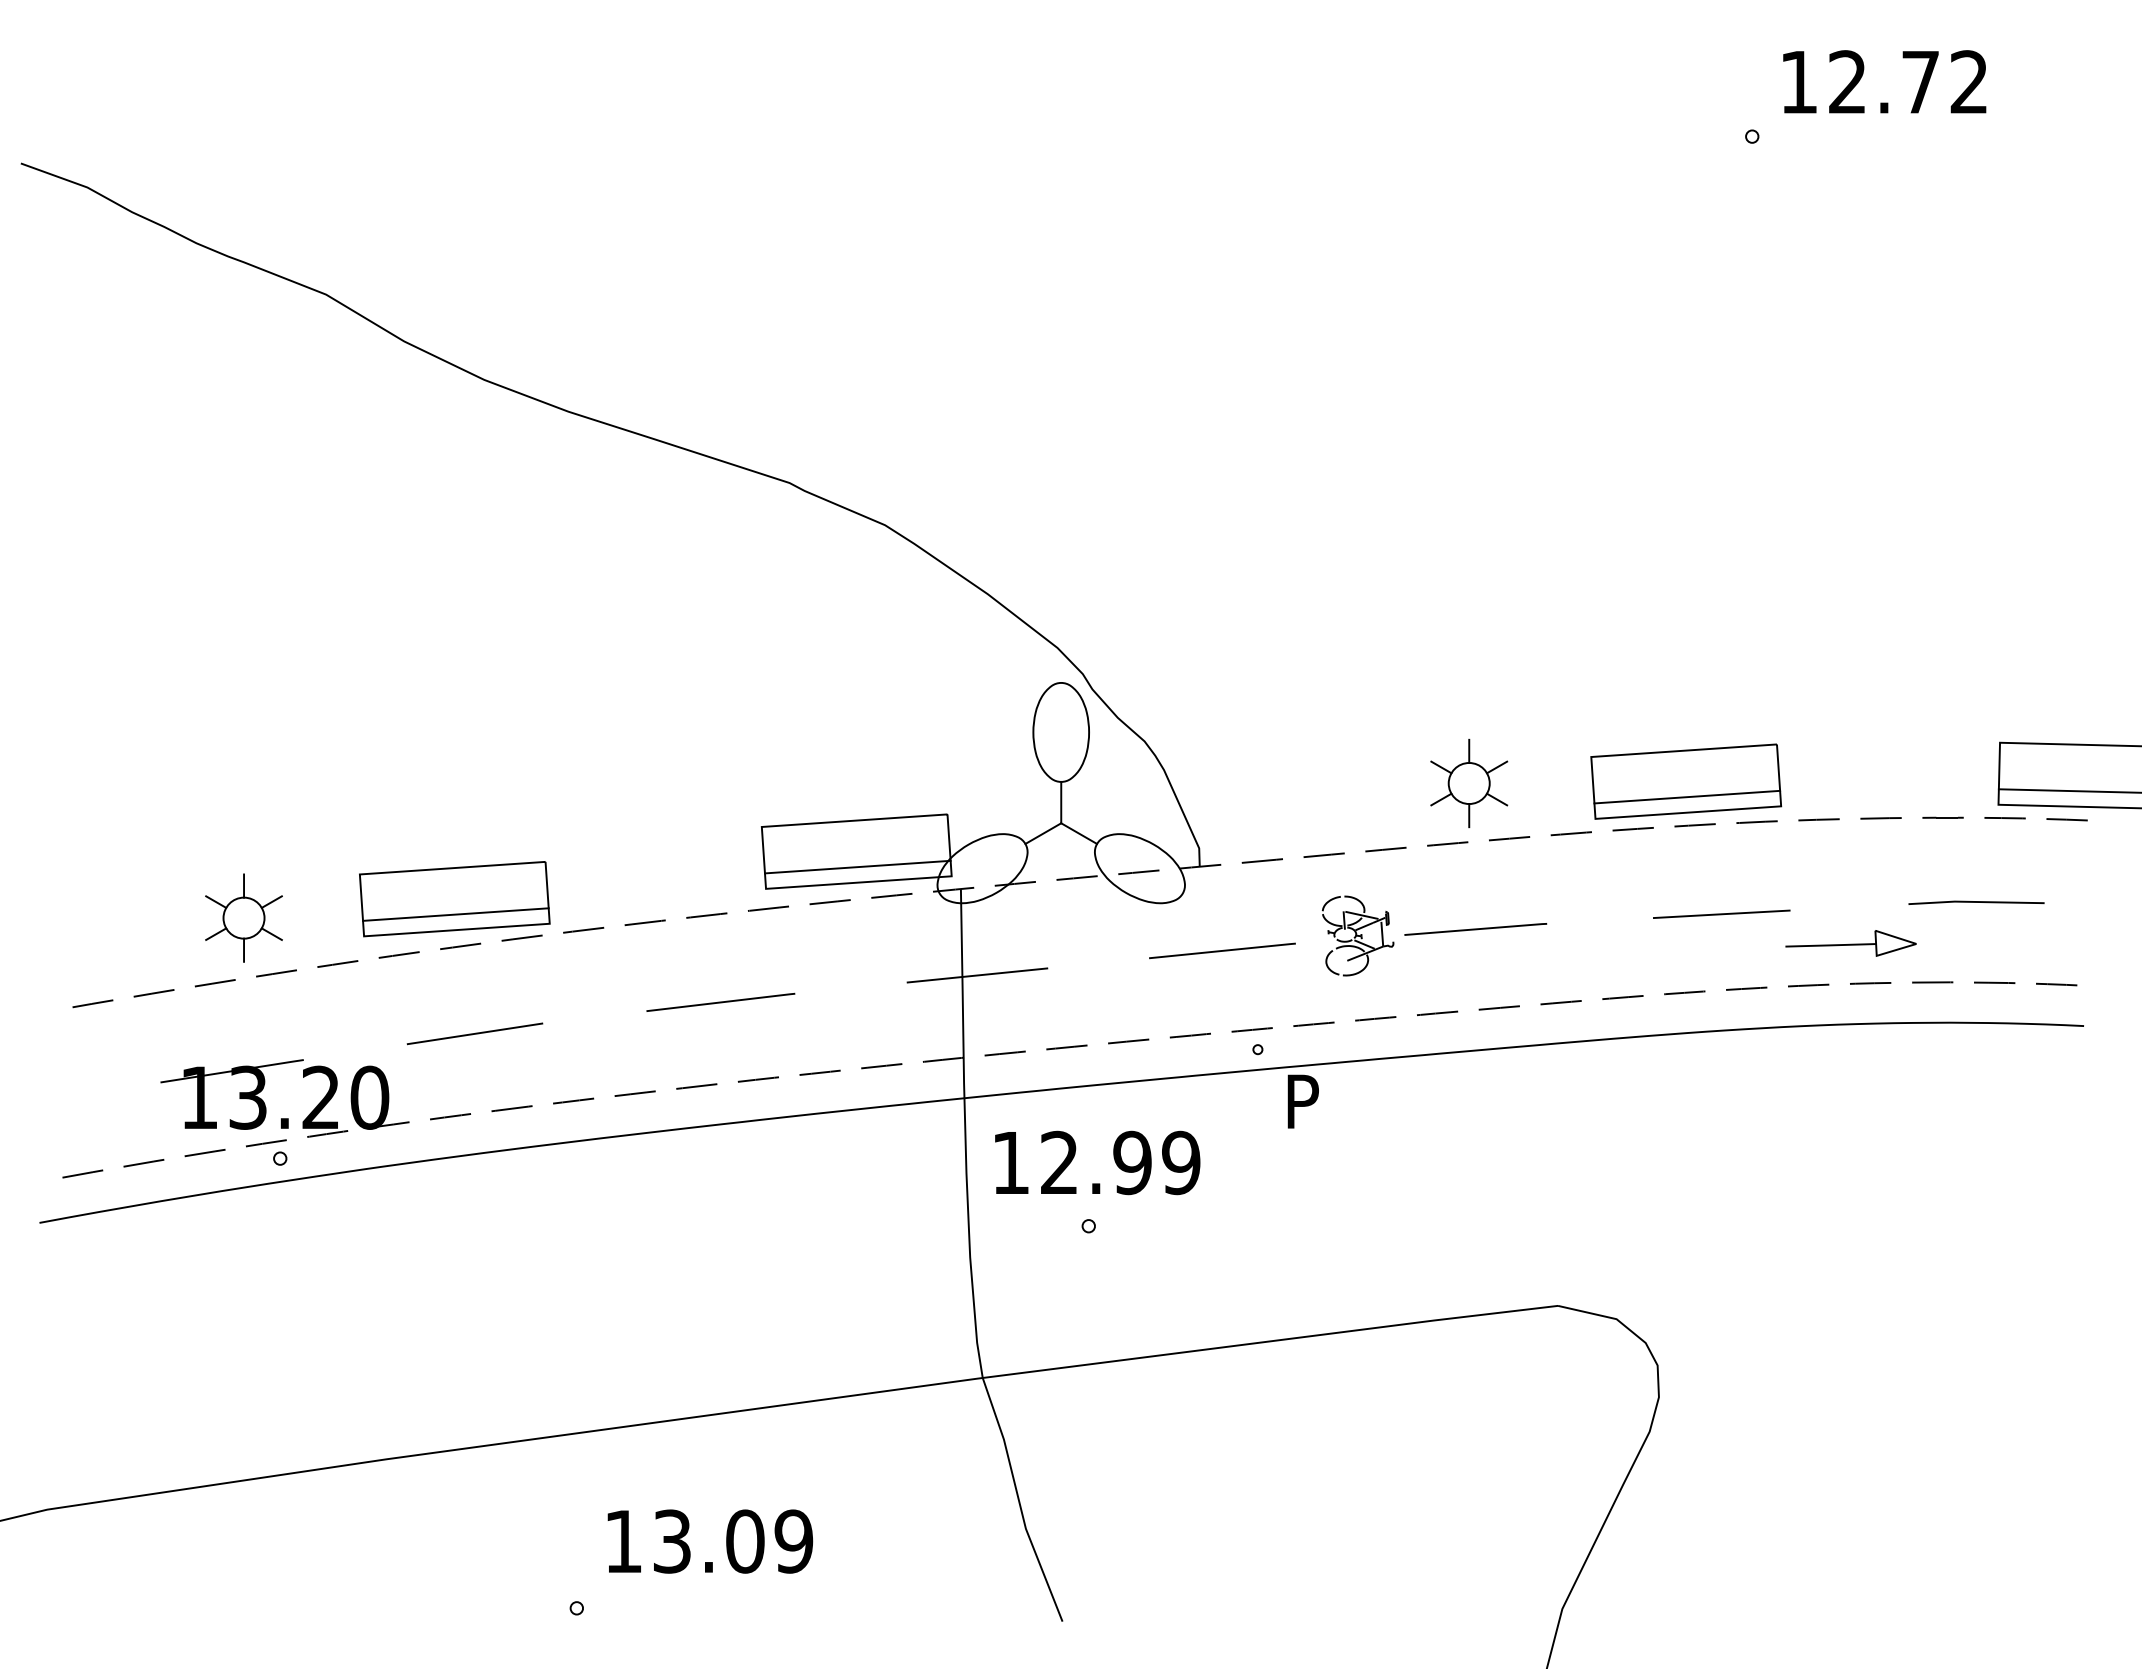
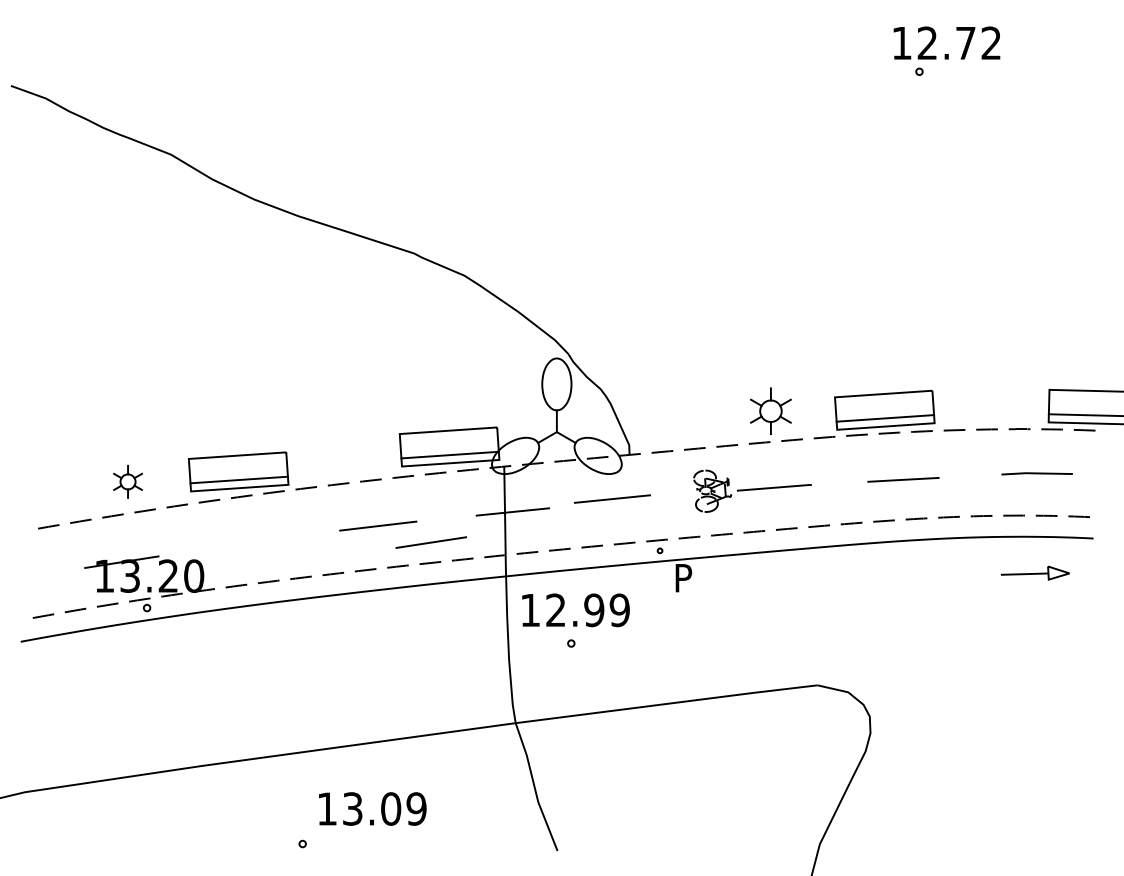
text: (1883, 80) -> (946, 42), moved
part: (242, 917) -> (127, 481), size x0.7
part: (1849, 942) -> (1034, 572), moved
line: (1222, 949) -> (612, 498), moved
line: (473, 1033) -> (430, 542), moved

